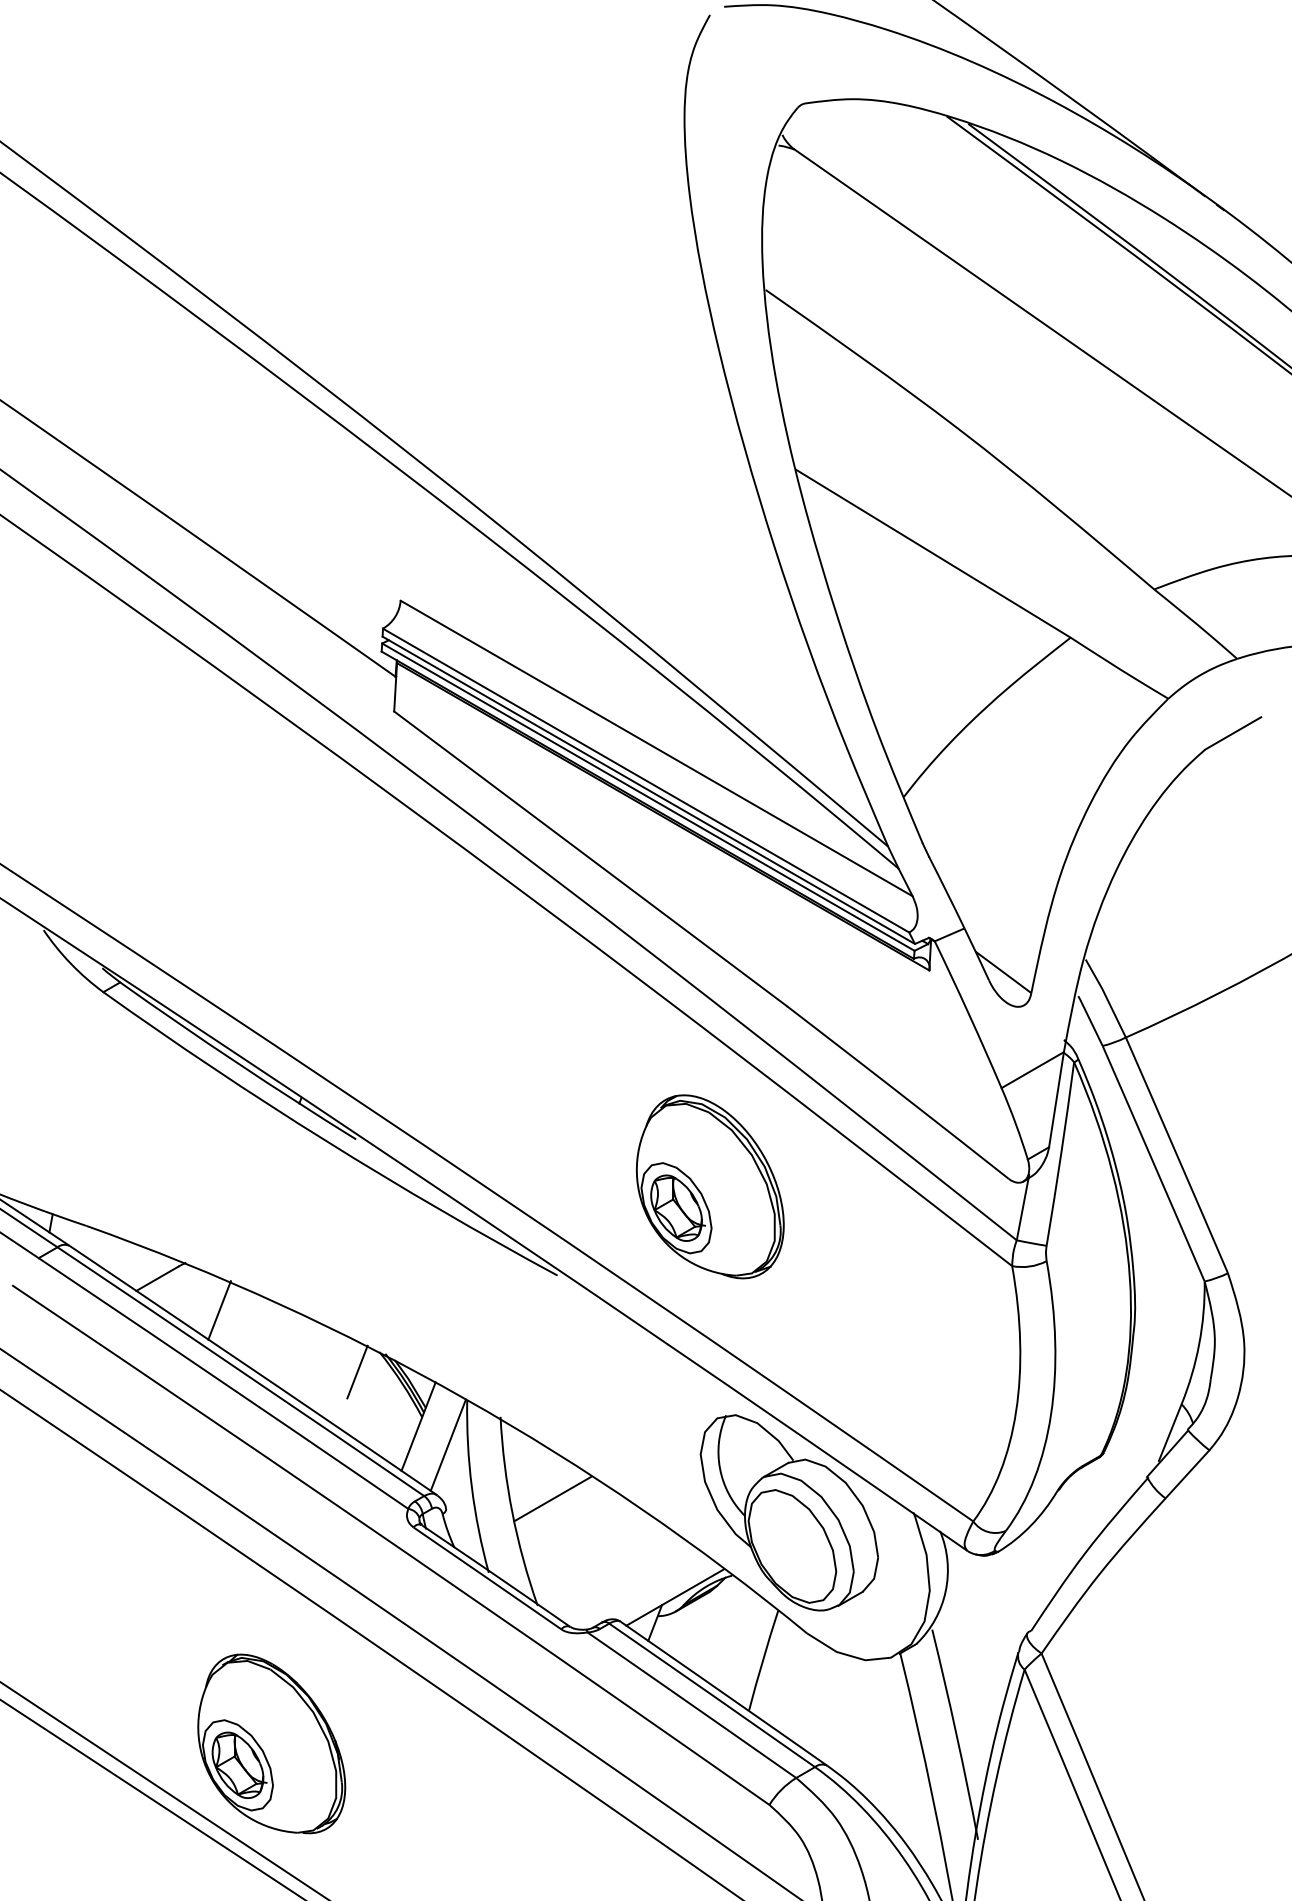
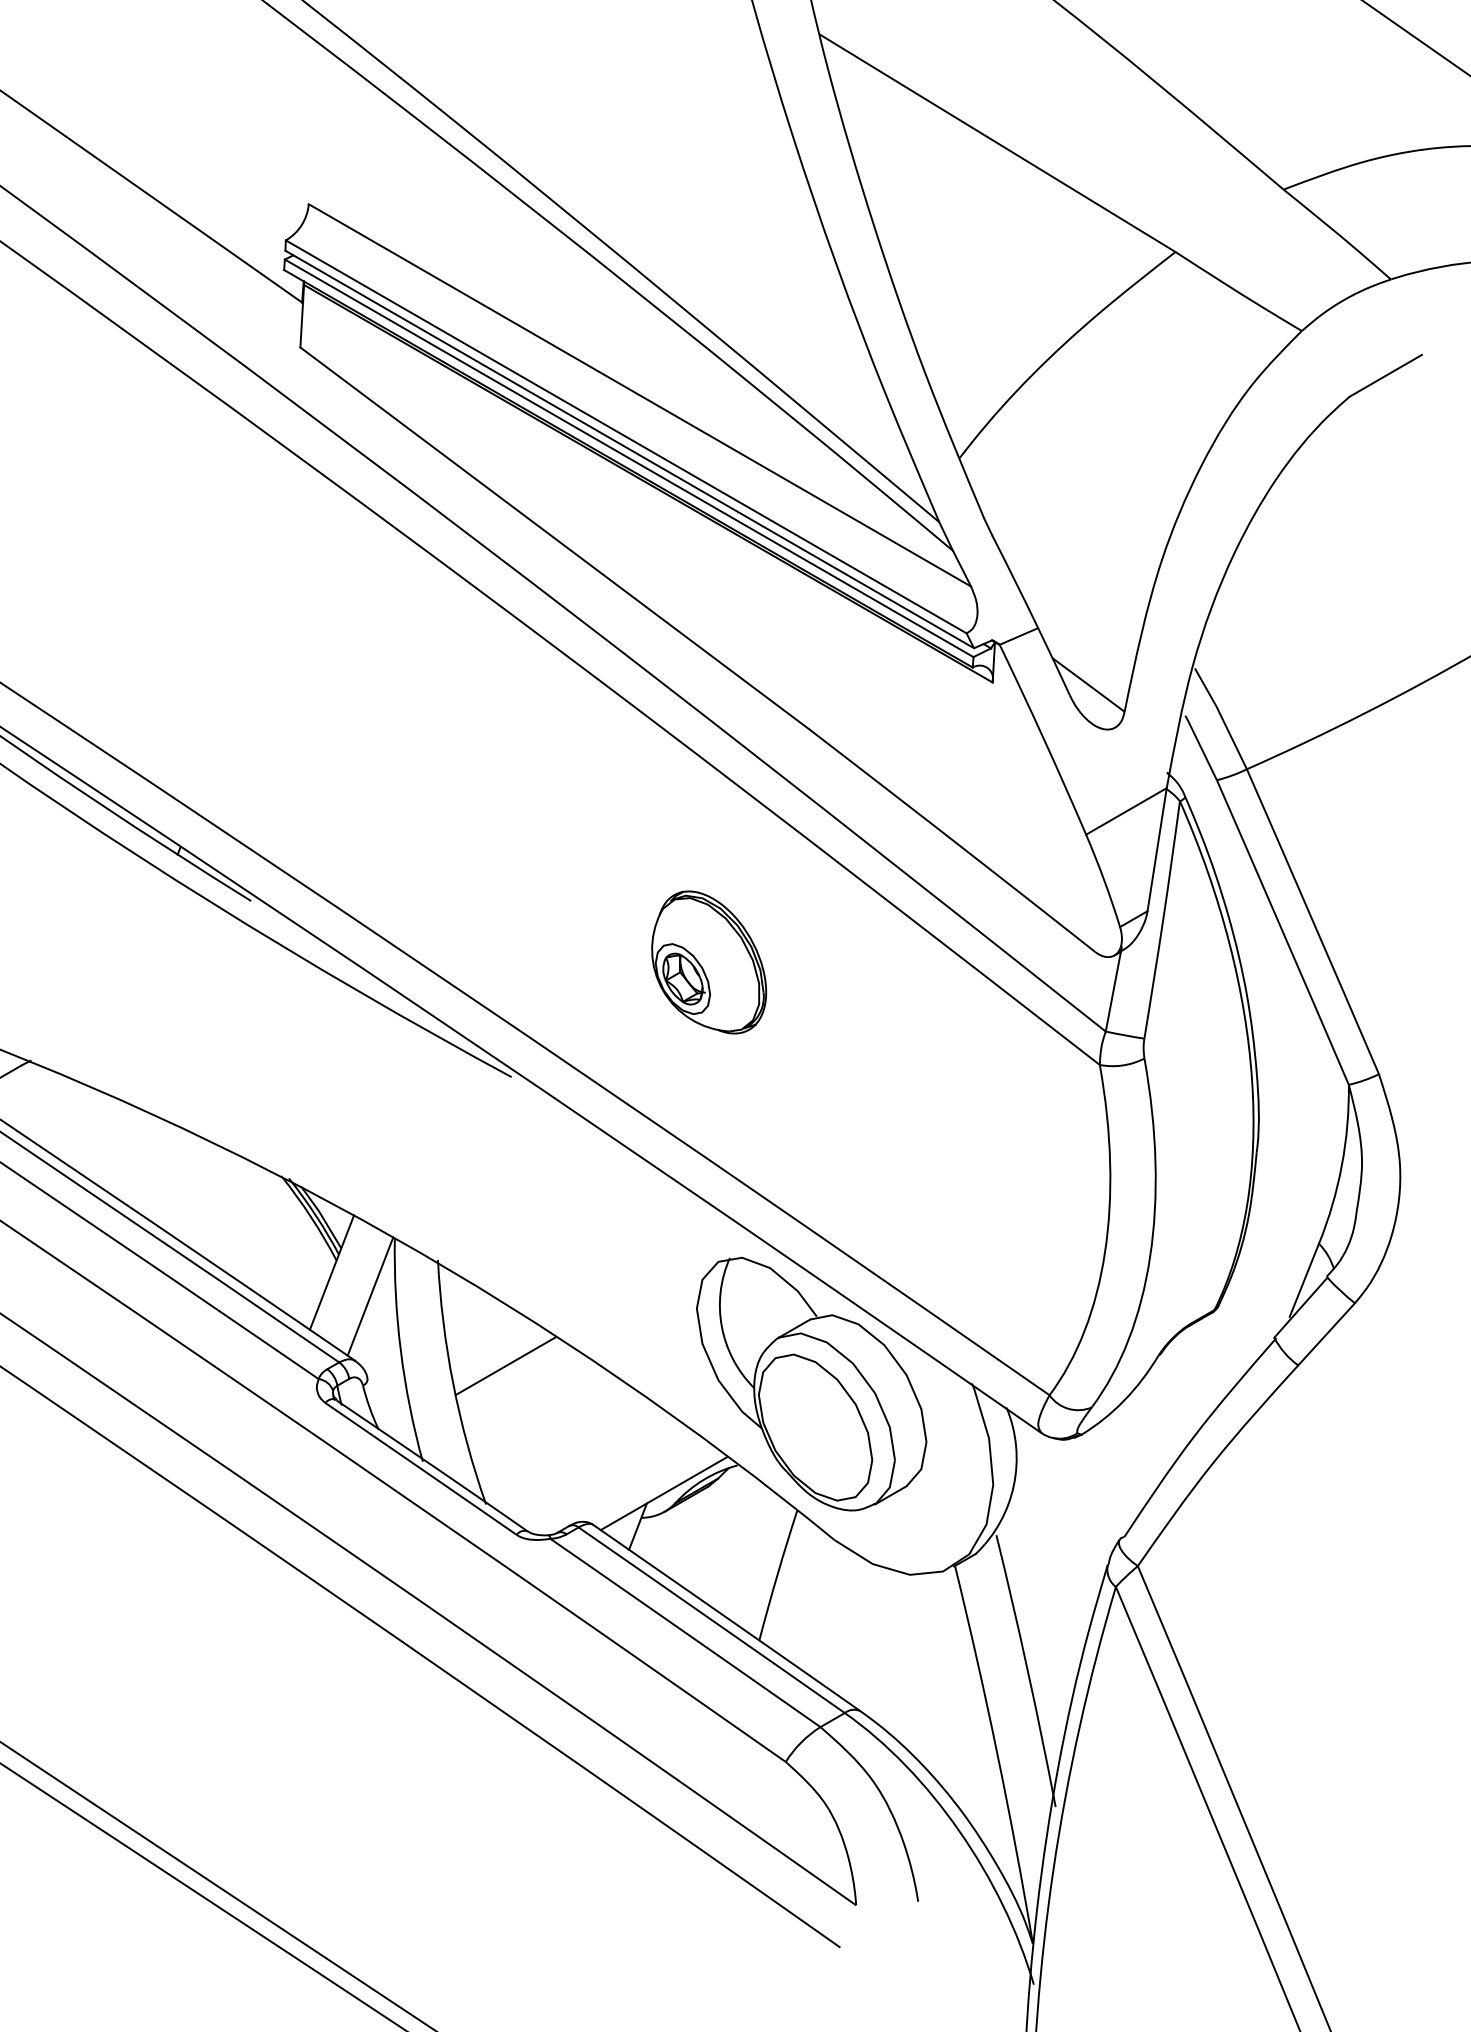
part: (709, 1186) -> (708, 961), size x0.6
line: (219, 1310) -> (74, 1122), removed
line: (357, 1371) -> (252, 1201), removed
part: (271, 1743) -> (141, 1682), removed

